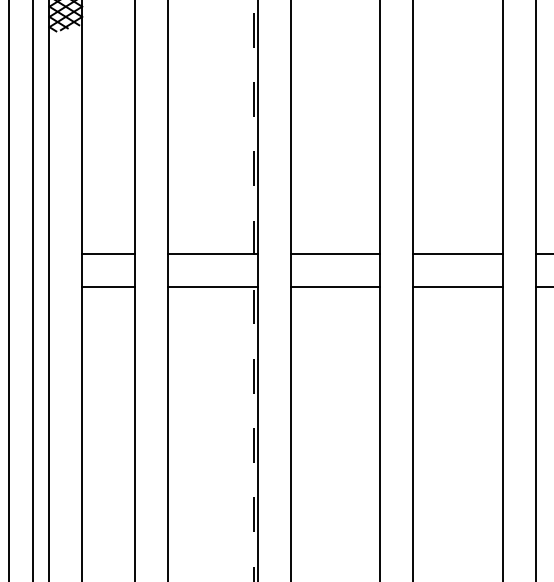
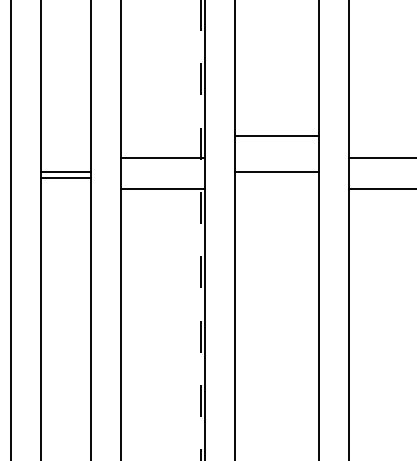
line: (108, 253) -> (65, 177), moved
line: (335, 253) -> (276, 135), moved
line: (108, 286) -> (65, 172), moved
line: (335, 286) -> (276, 172), moved

